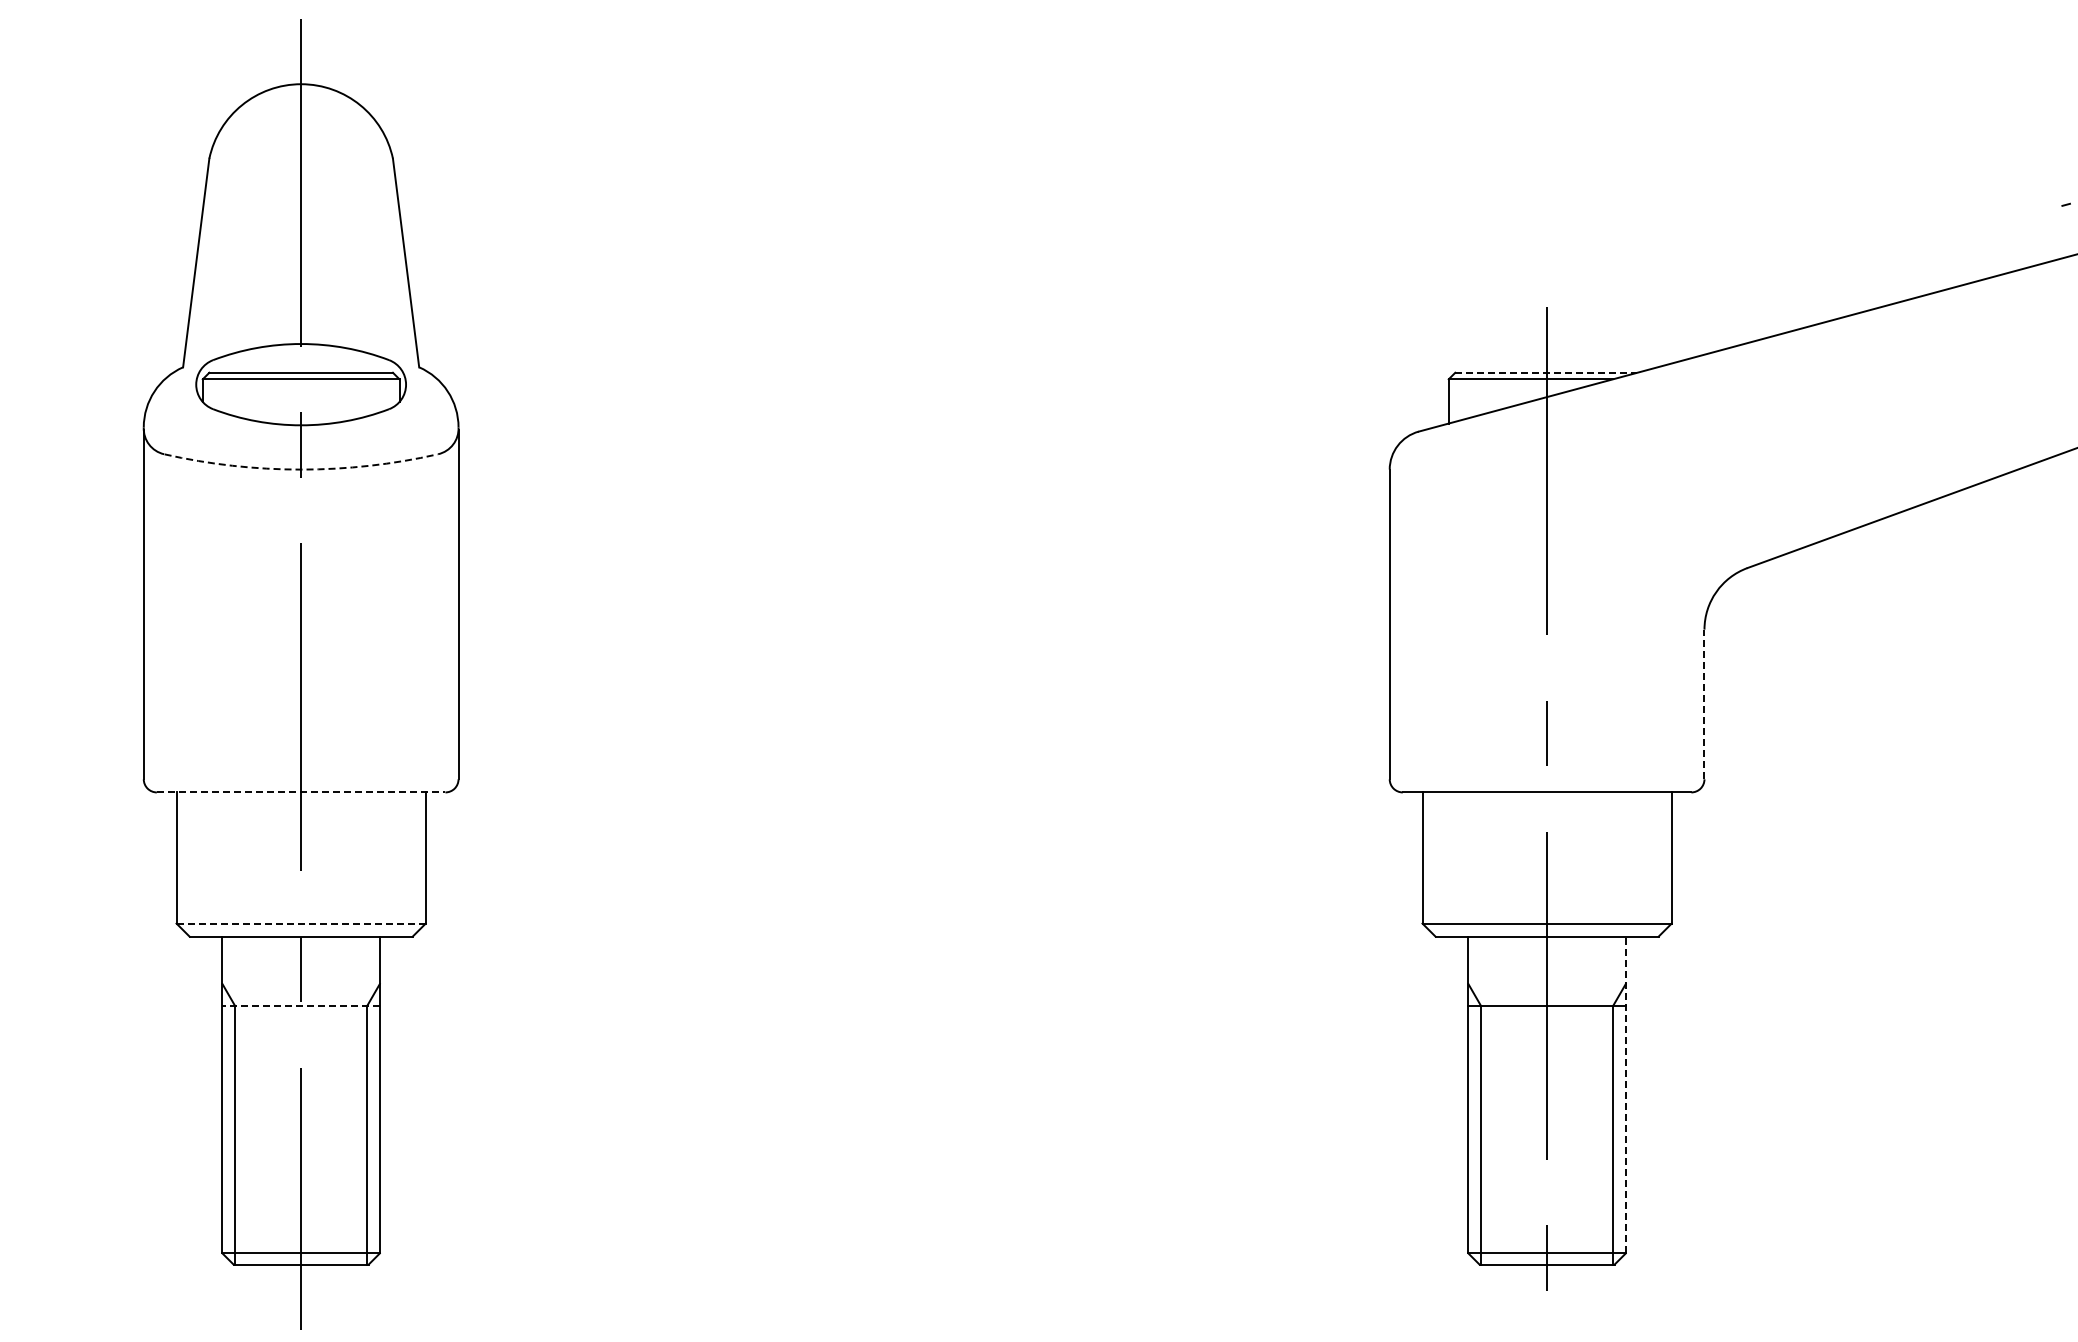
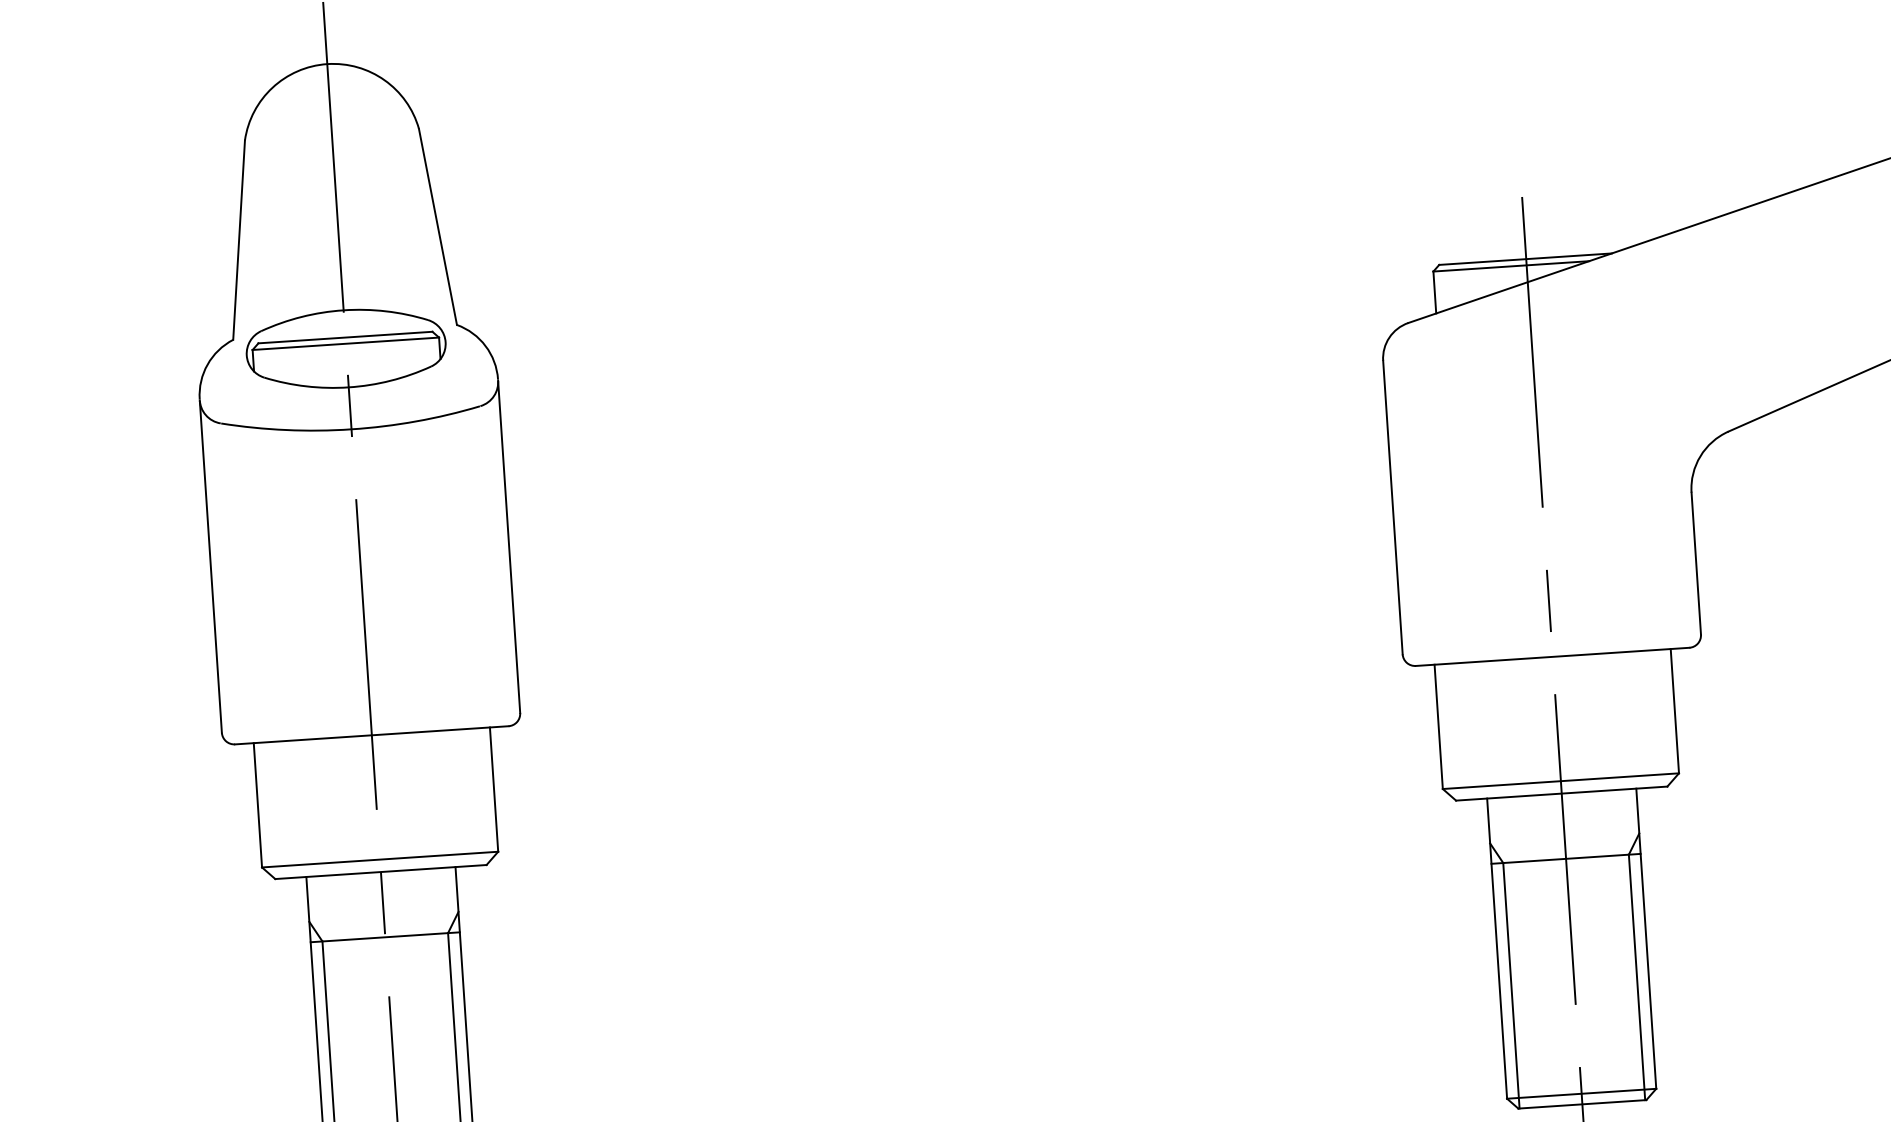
line: (1546, 372) -> (1525, 258), dashed -> solid
arc: (301, 469) -> (351, 429), dashed -> solid
line: (1704, 704) -> (1696, 563), dashed -> solid
line: (301, 792) -> (372, 735), dashed -> solid
line: (301, 923) -> (380, 859), dashed -> solid
line: (301, 1005) -> (385, 937), dashed -> solid
line: (1625, 1094) -> (1645, 938), dashed -> solid

